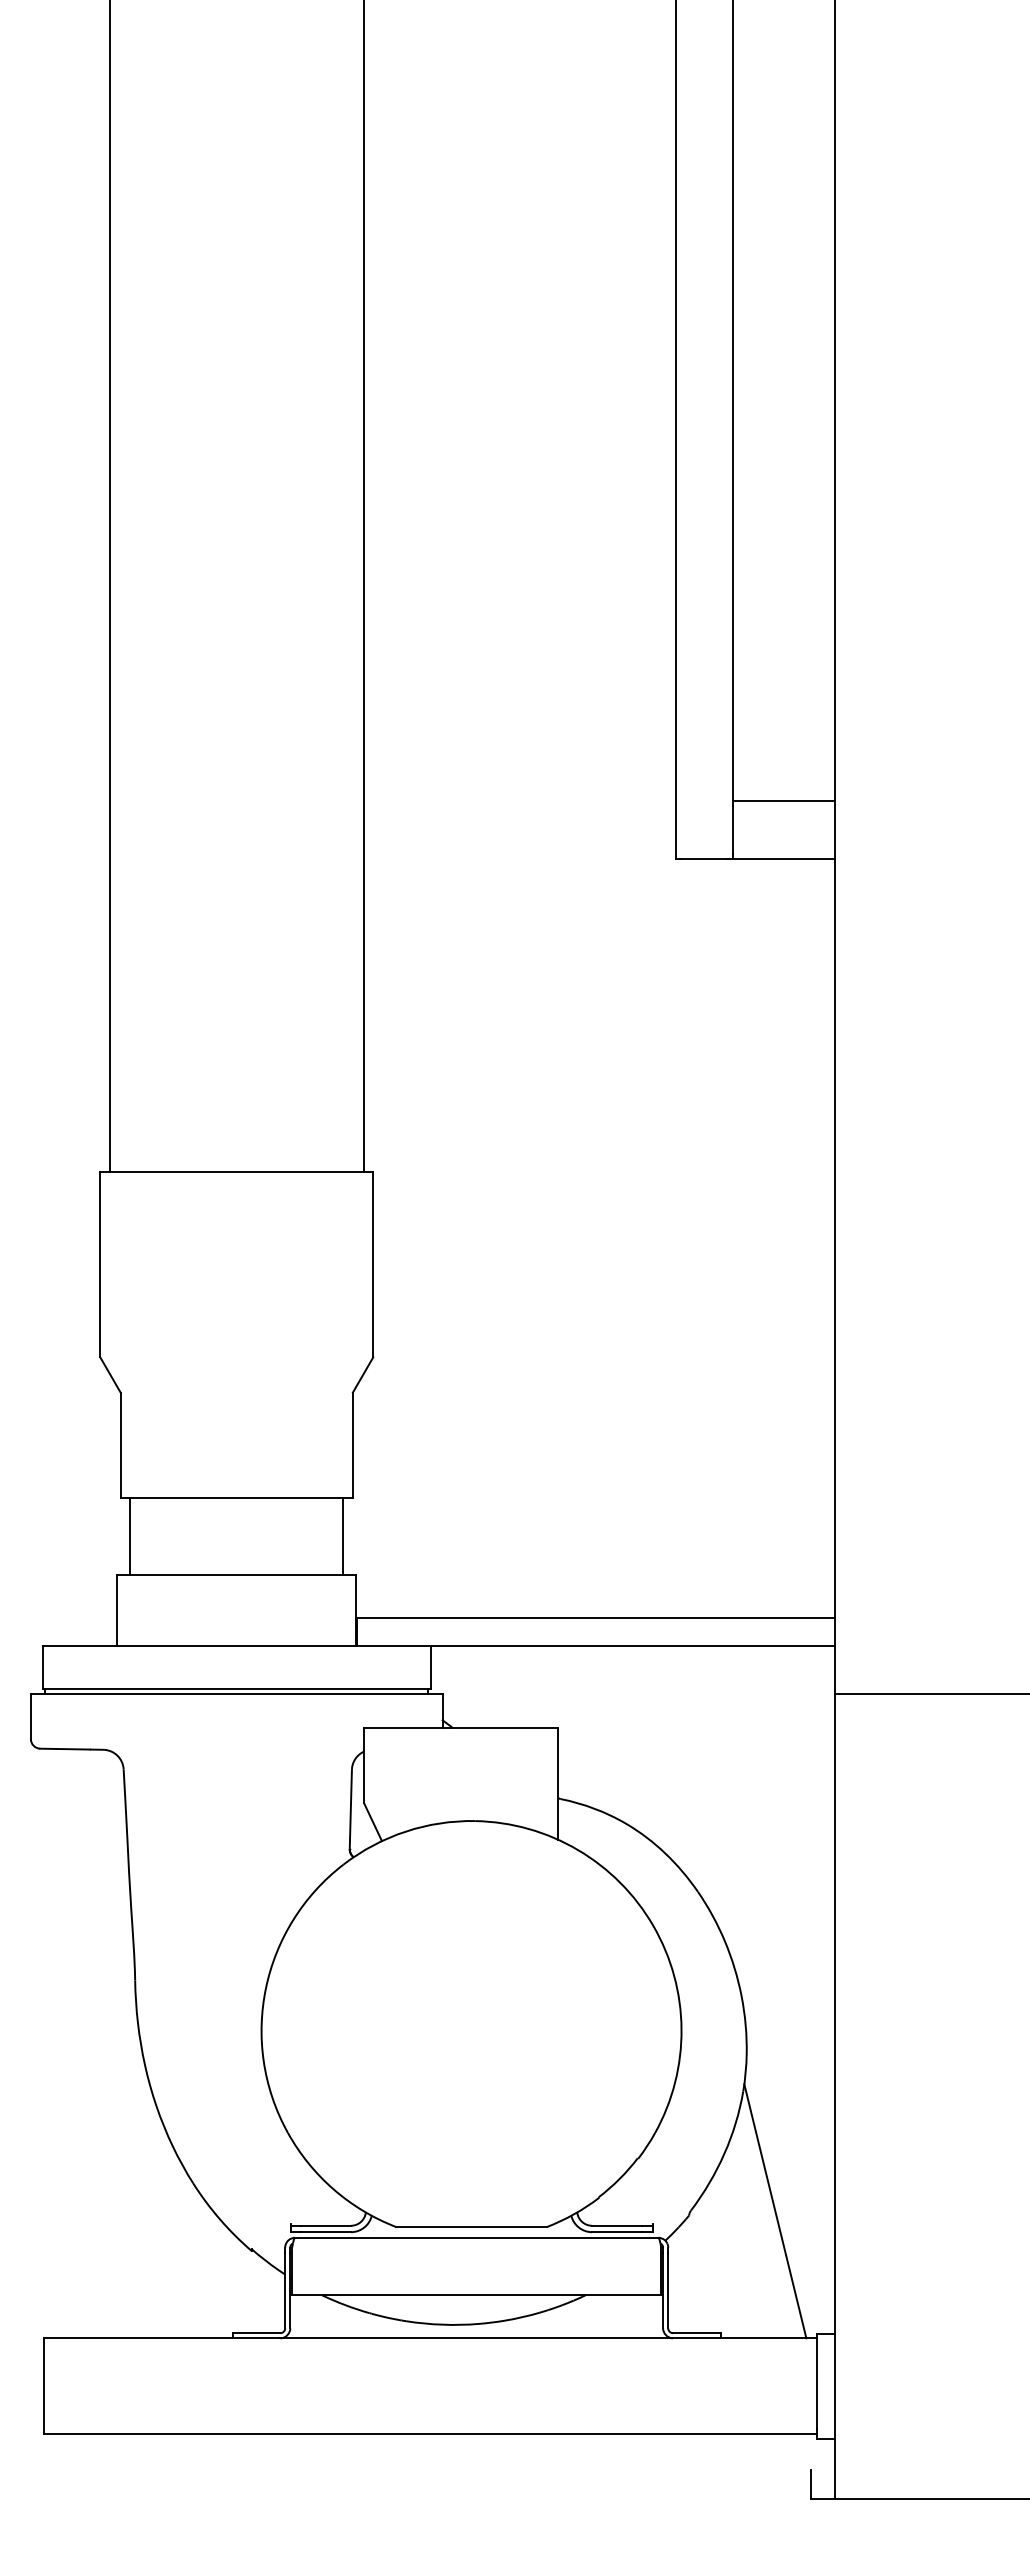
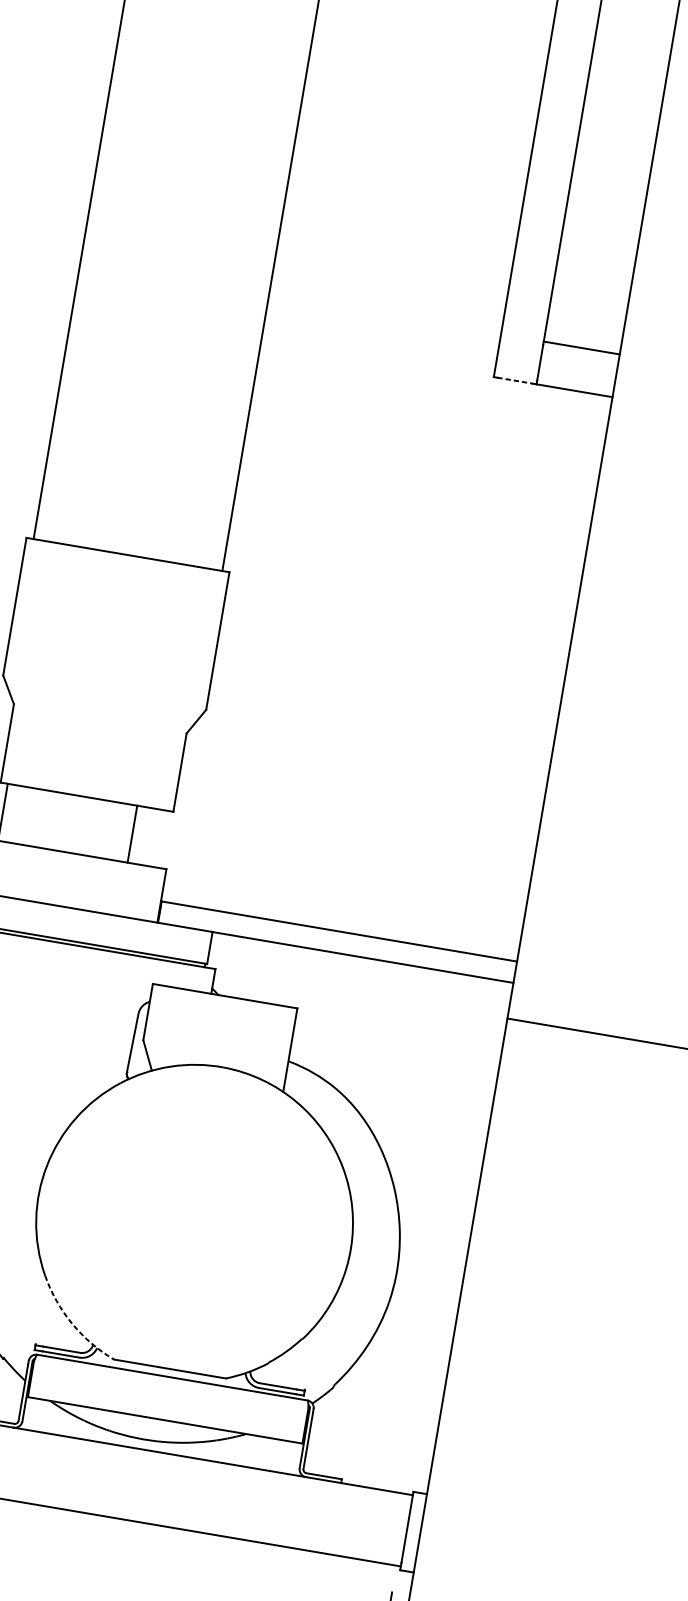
line: (704, 858) -> (515, 380), solid -> dashed
line: (343, 1535) -> (132, 833), moved
arc: (333, 2189) -> (71, 1323), solid -> dashed
line: (775, 2211) -> (397, 1395), removed

